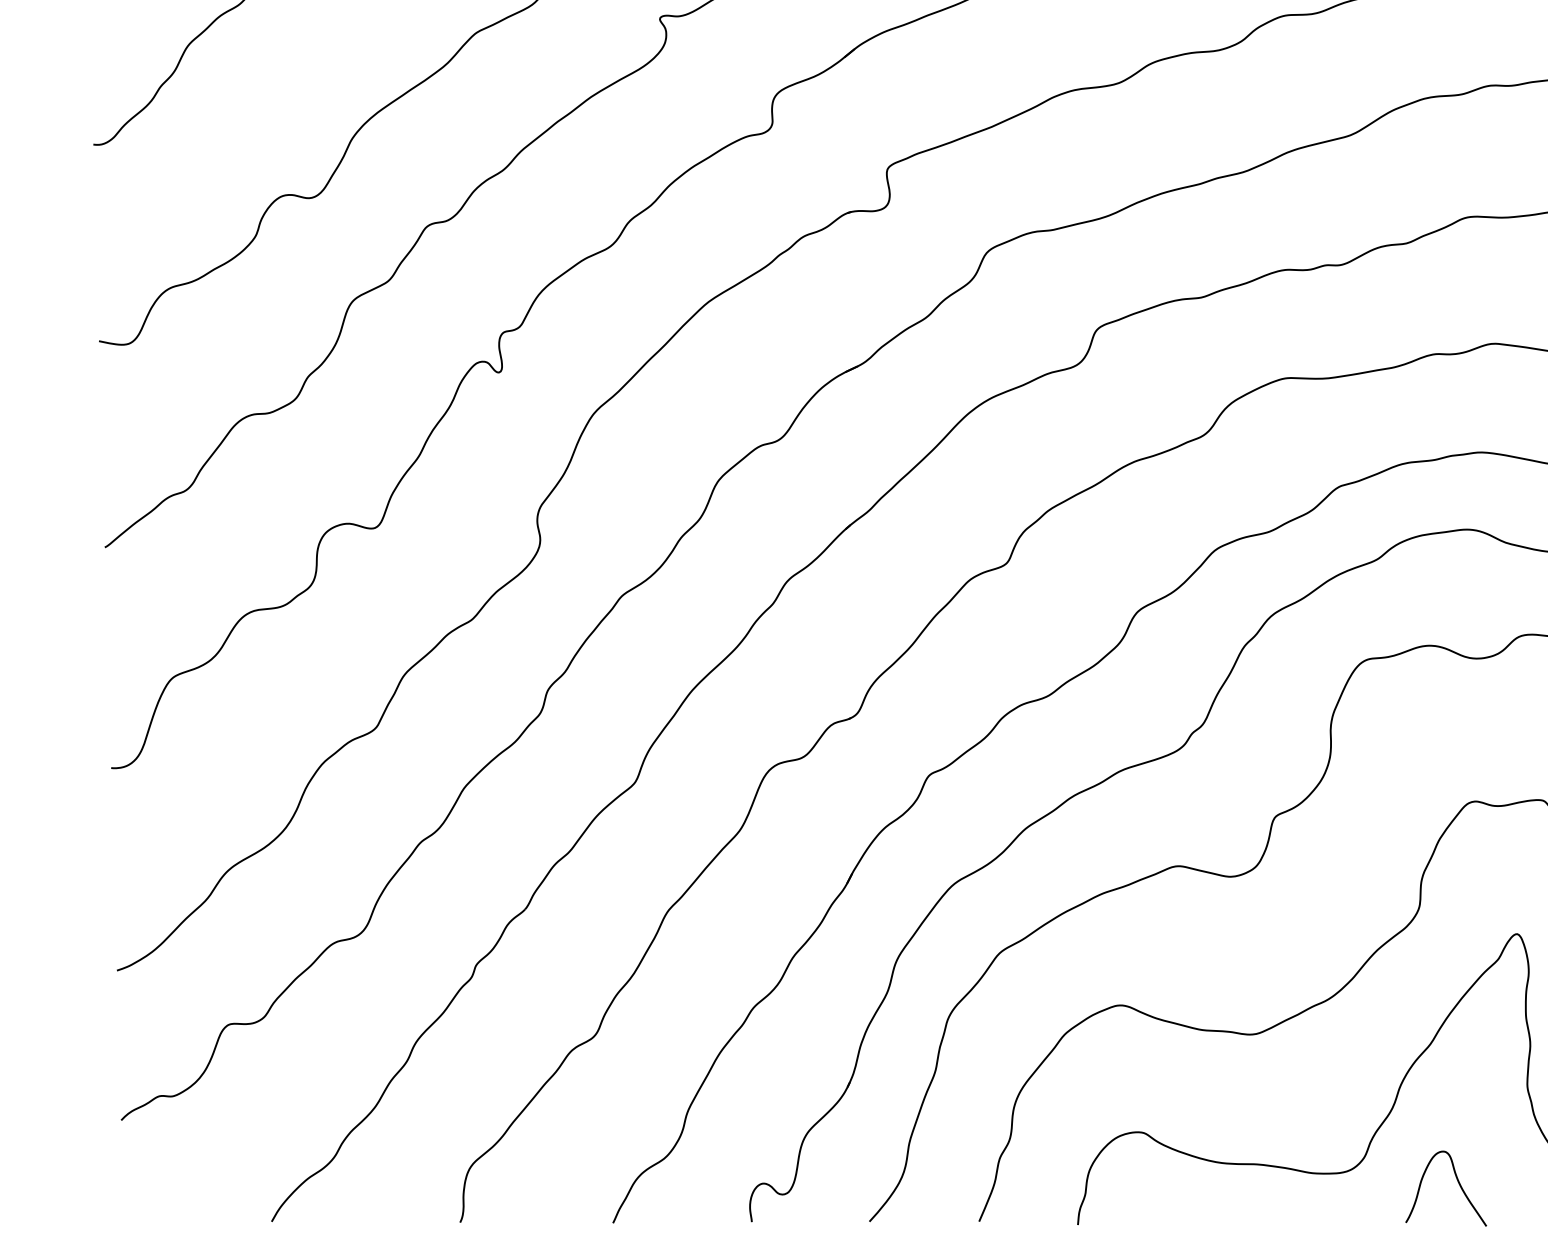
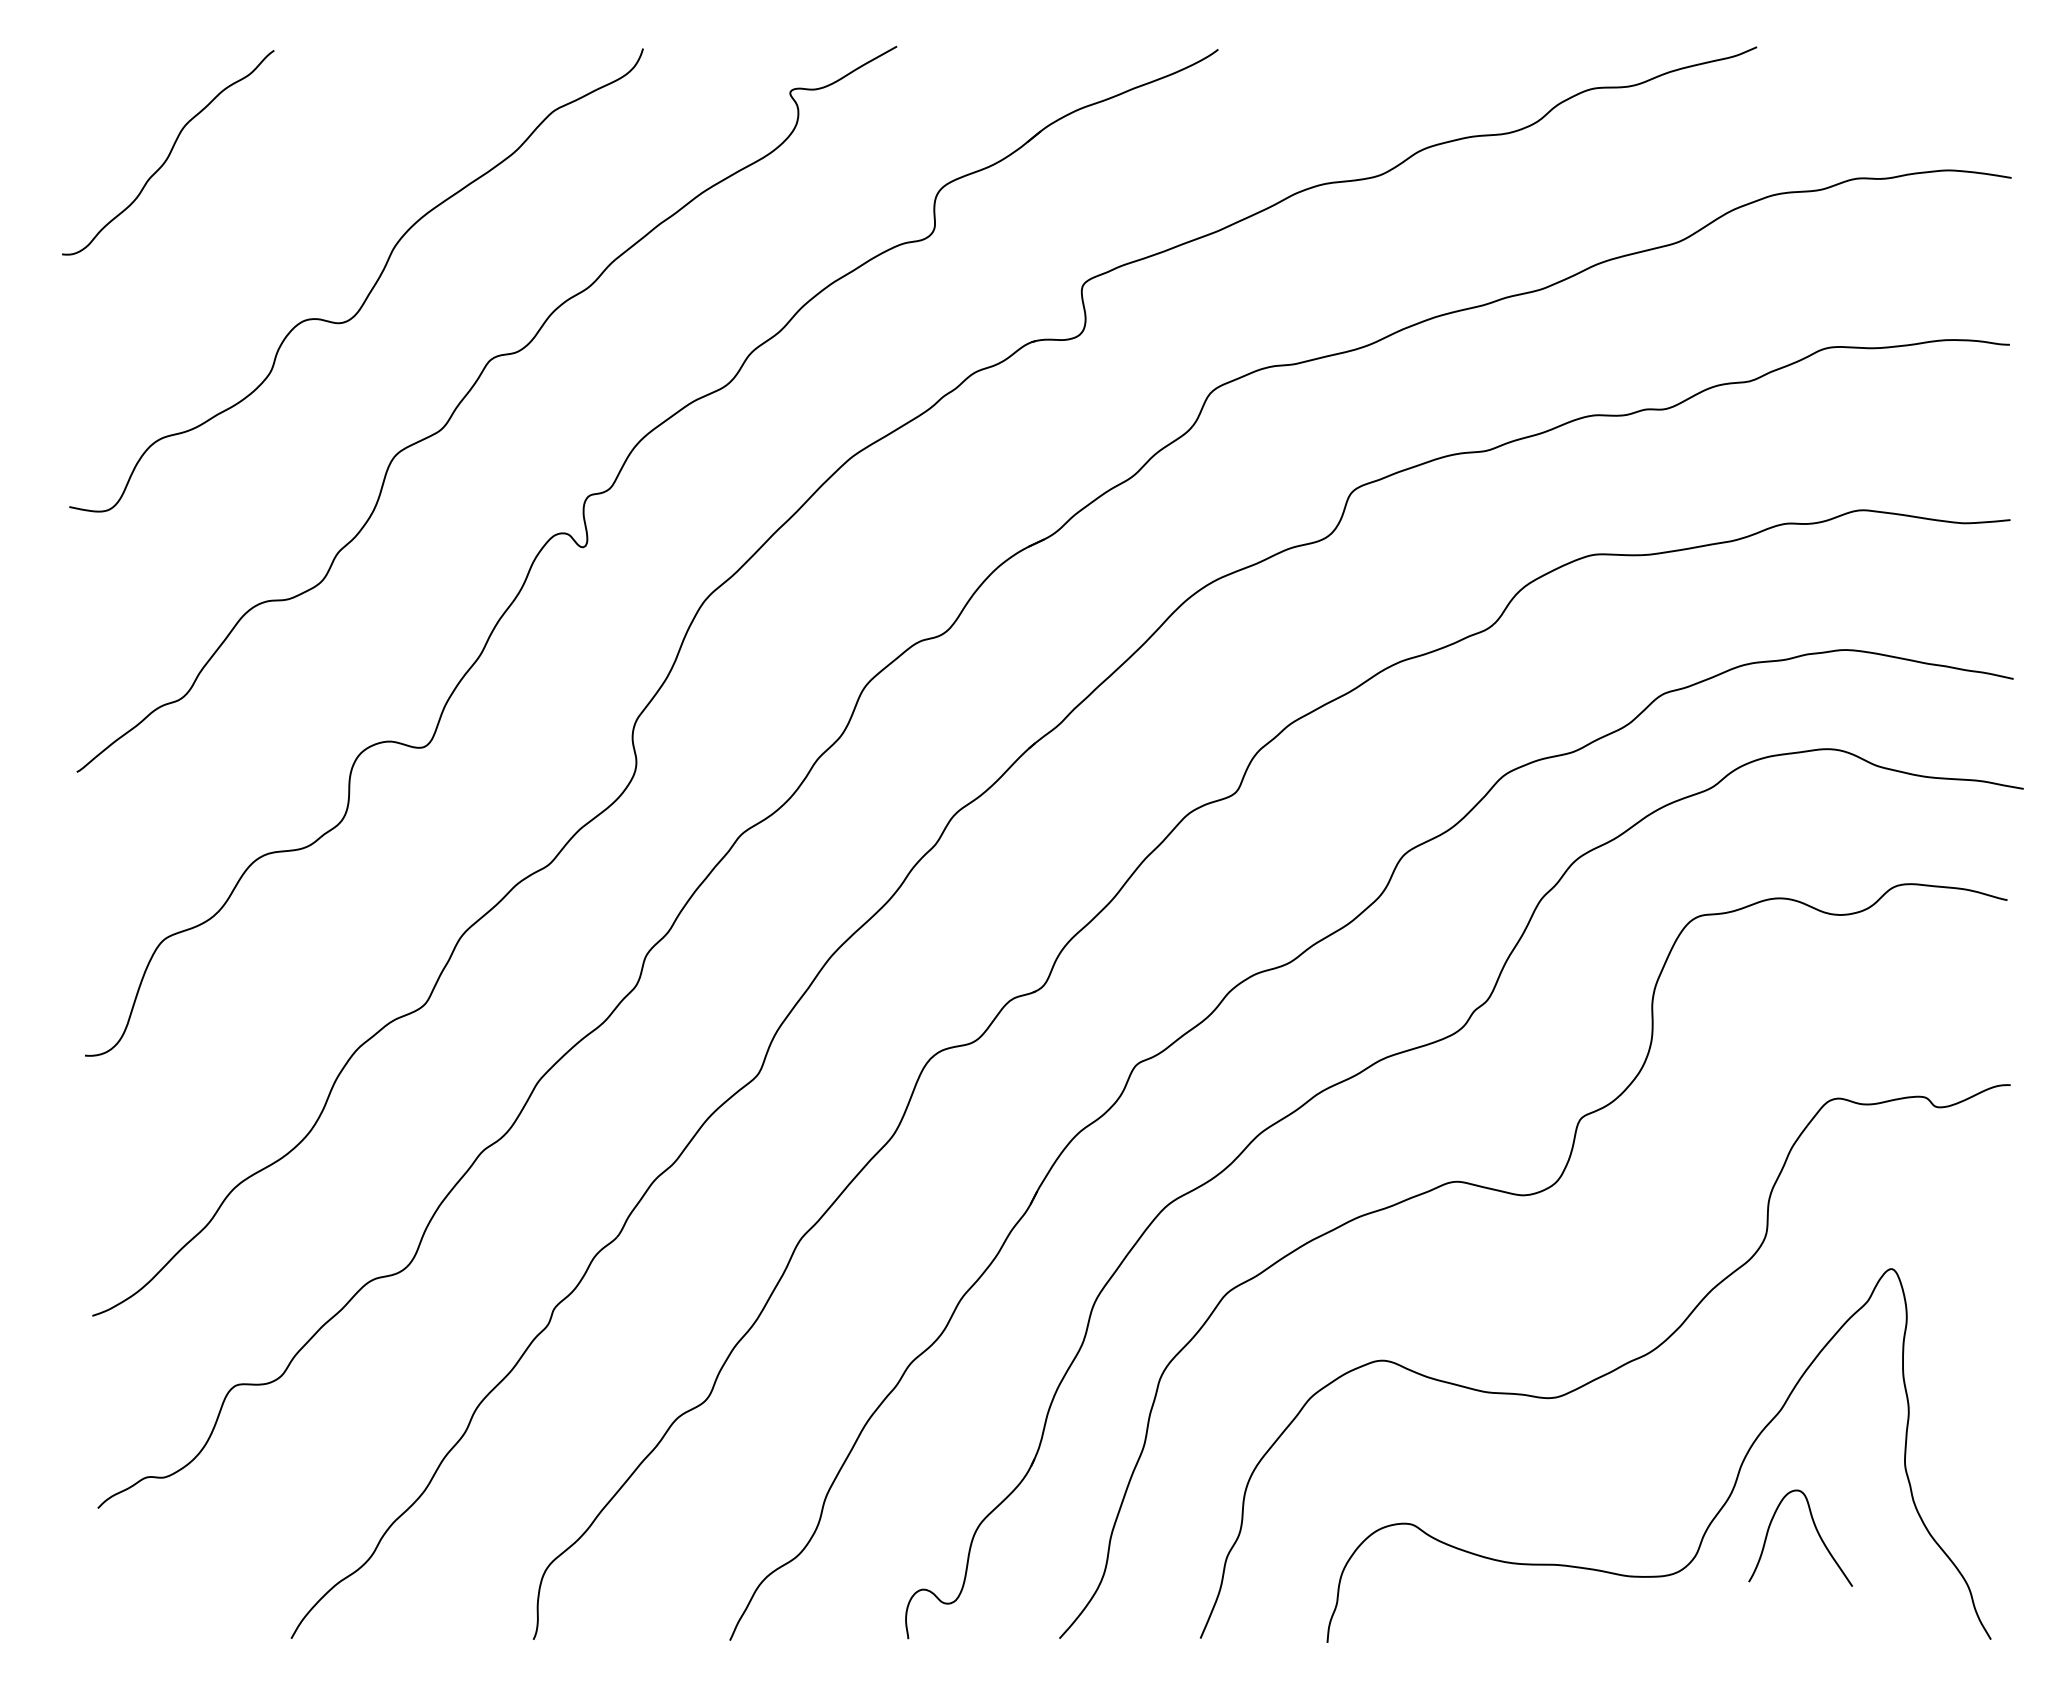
curve: (1457, 1181) -> (1815, 1529), moved

